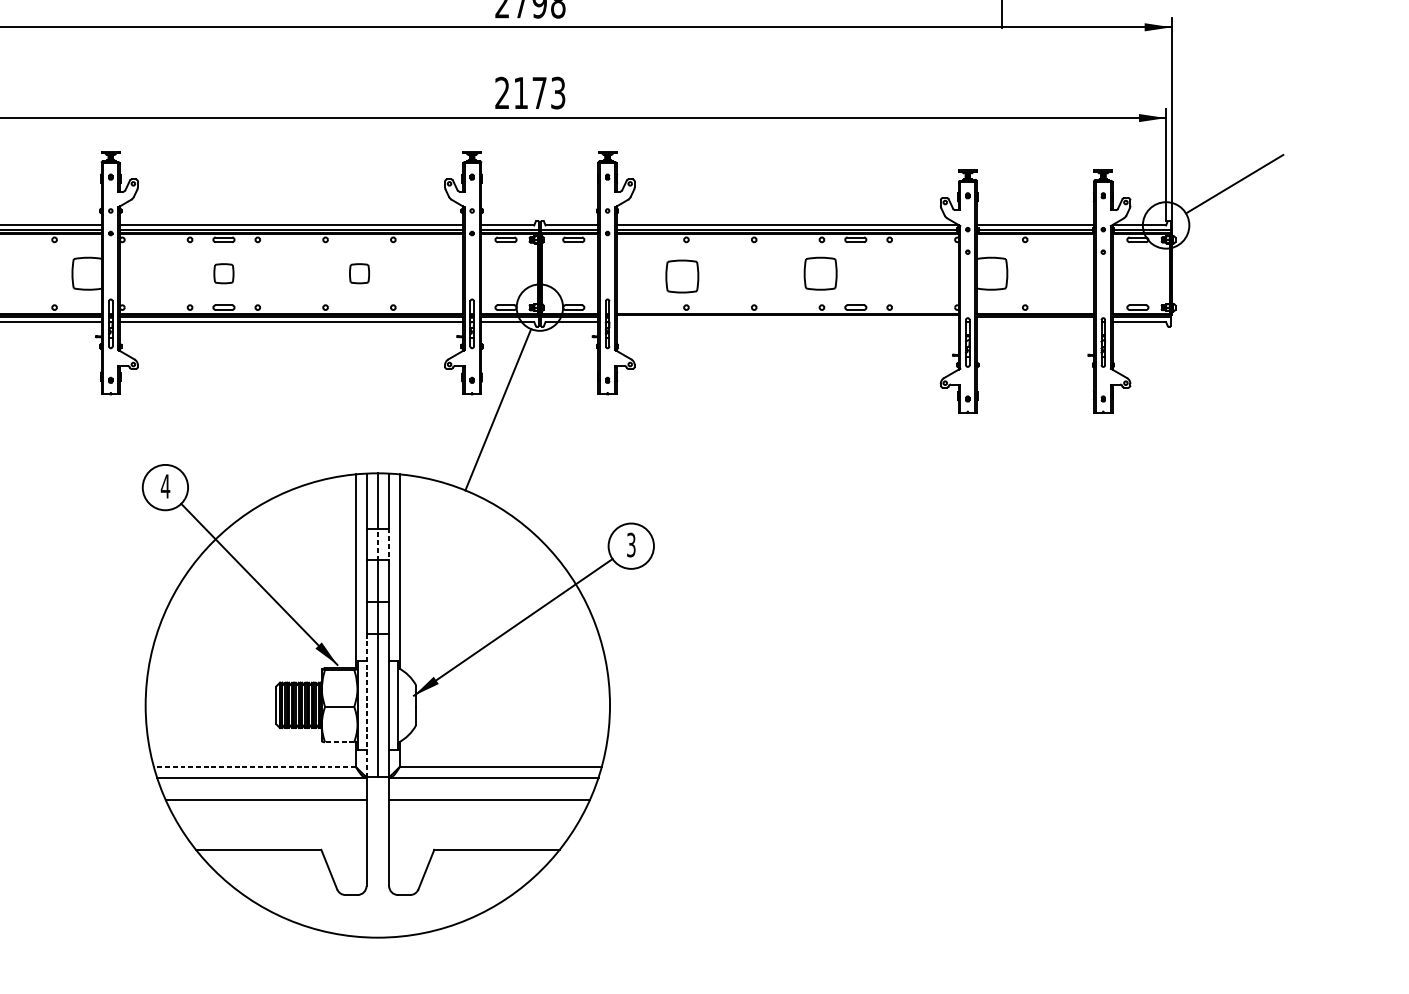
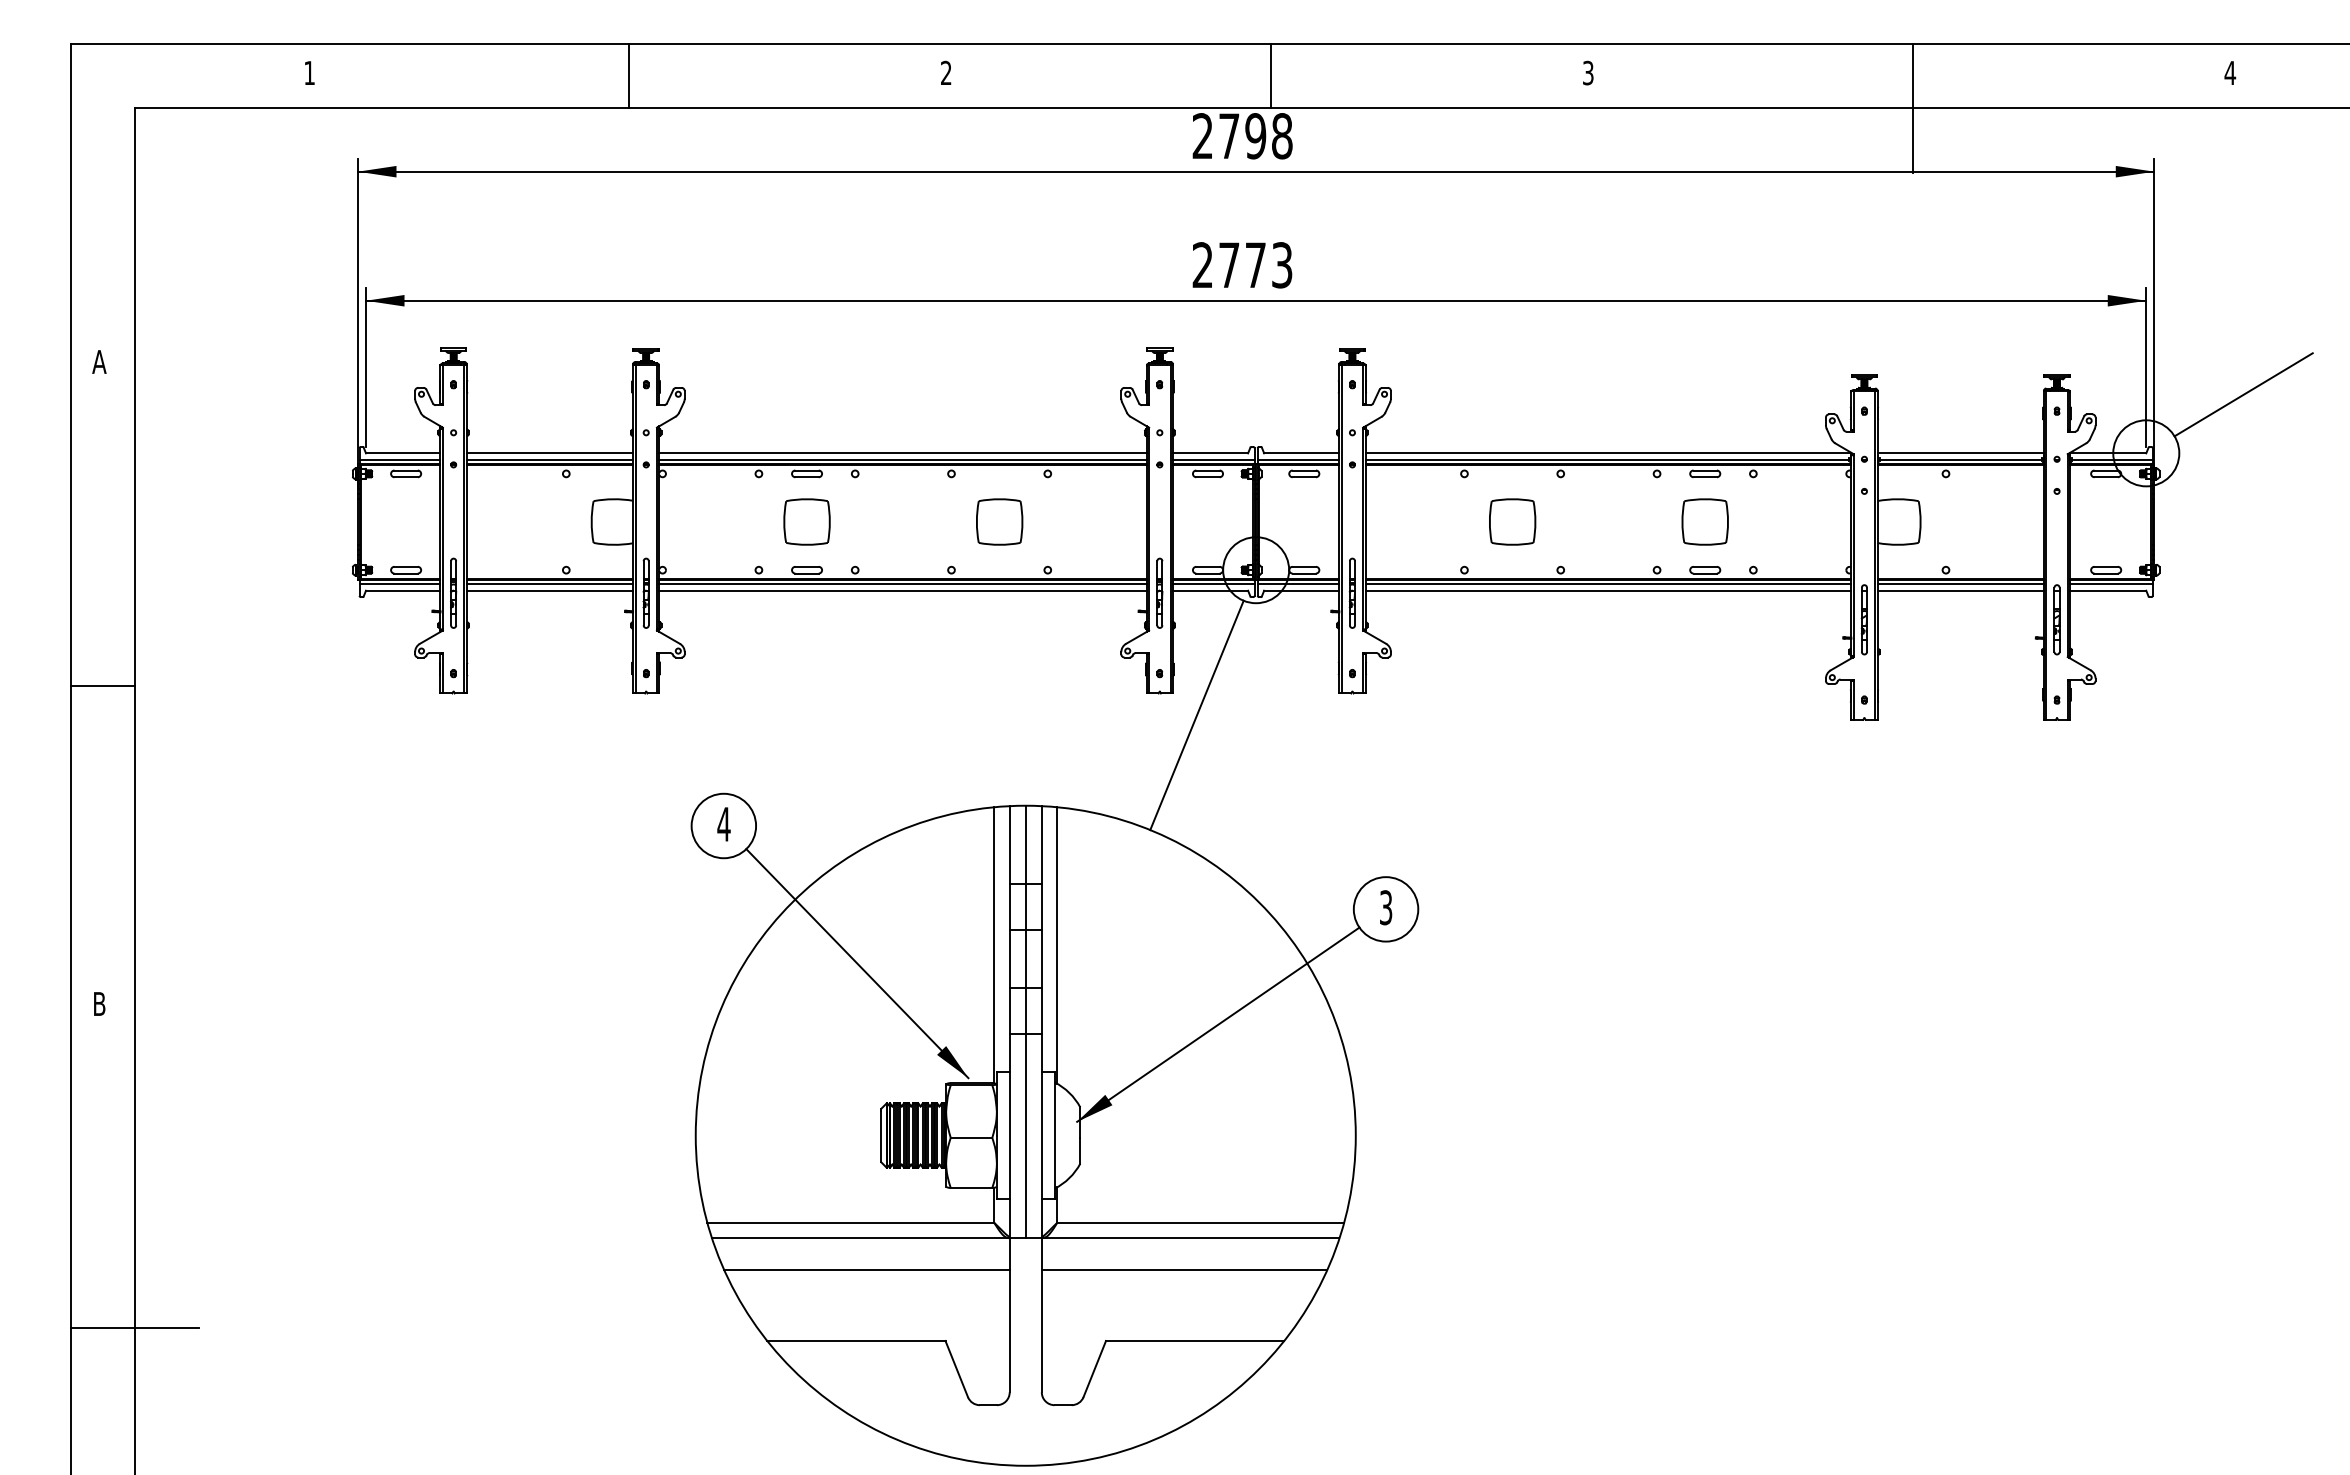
text: (521, 92) -> (1229, 264), 2173 -> 2773
part: (223, 273) -> (806, 521), size x1.67
part: (359, 273) -> (999, 521), size x1.67
part: (820, 273) -> (1704, 521), moved
part: (682, 276) -> (1512, 521), moved
line: (787, 316) -> (1608, 583), added
line: (787, 321) -> (1608, 590), added
line: (1035, 321) -> (1960, 590), added
line: (377, 544) -> (1025, 906), dashed -> solid
line: (388, 544) -> (1041, 906), dashed -> solid
line: (366, 706) -> (1009, 1136), dashed -> solid
line: (339, 742) -> (971, 1188), dashed -> solid
line: (254, 766) -> (850, 1222), dashed -> solid

